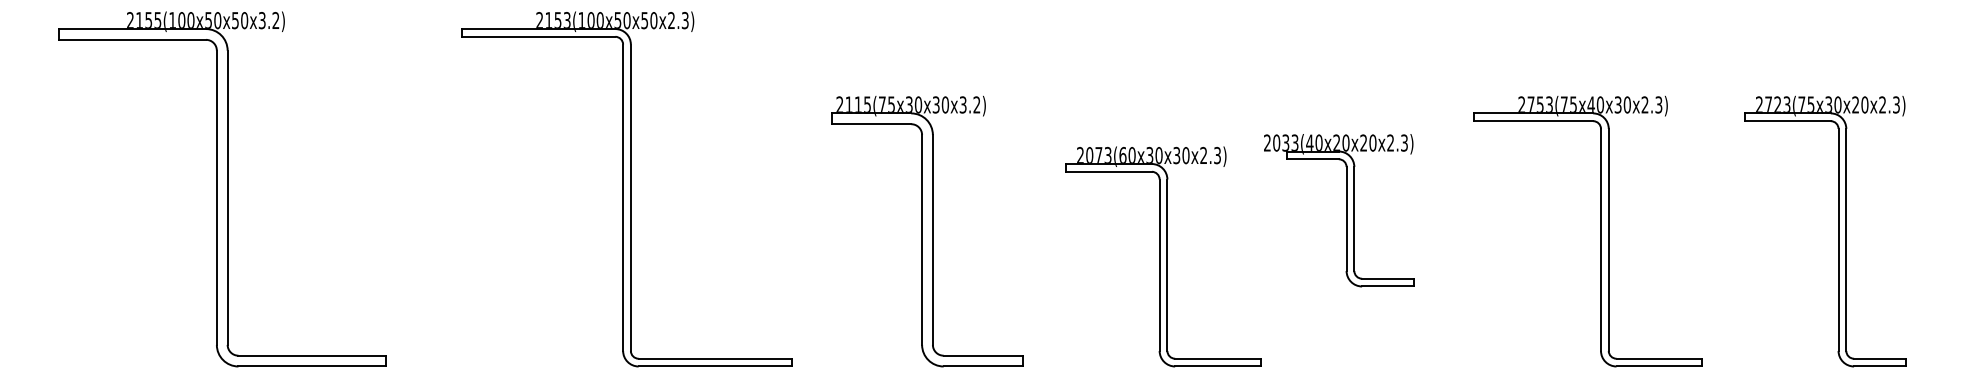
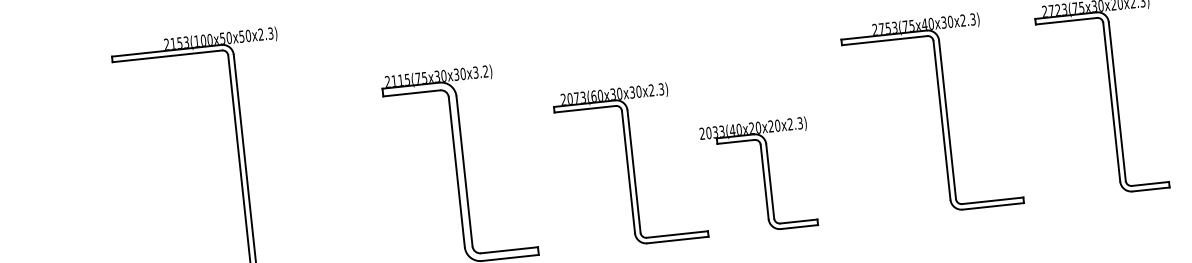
part: (1346, 210) -> (763, 175), moved

